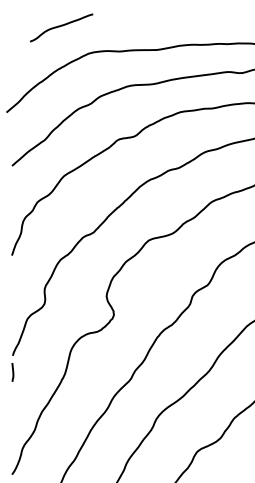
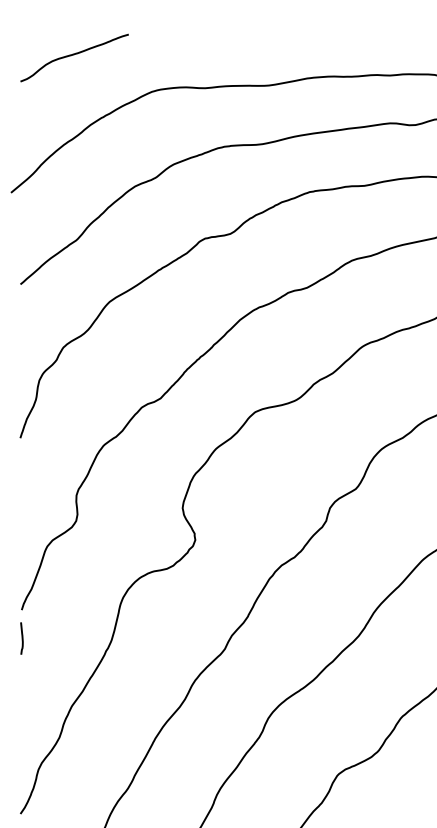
curve: (61, 26) -> (74, 55), moved

